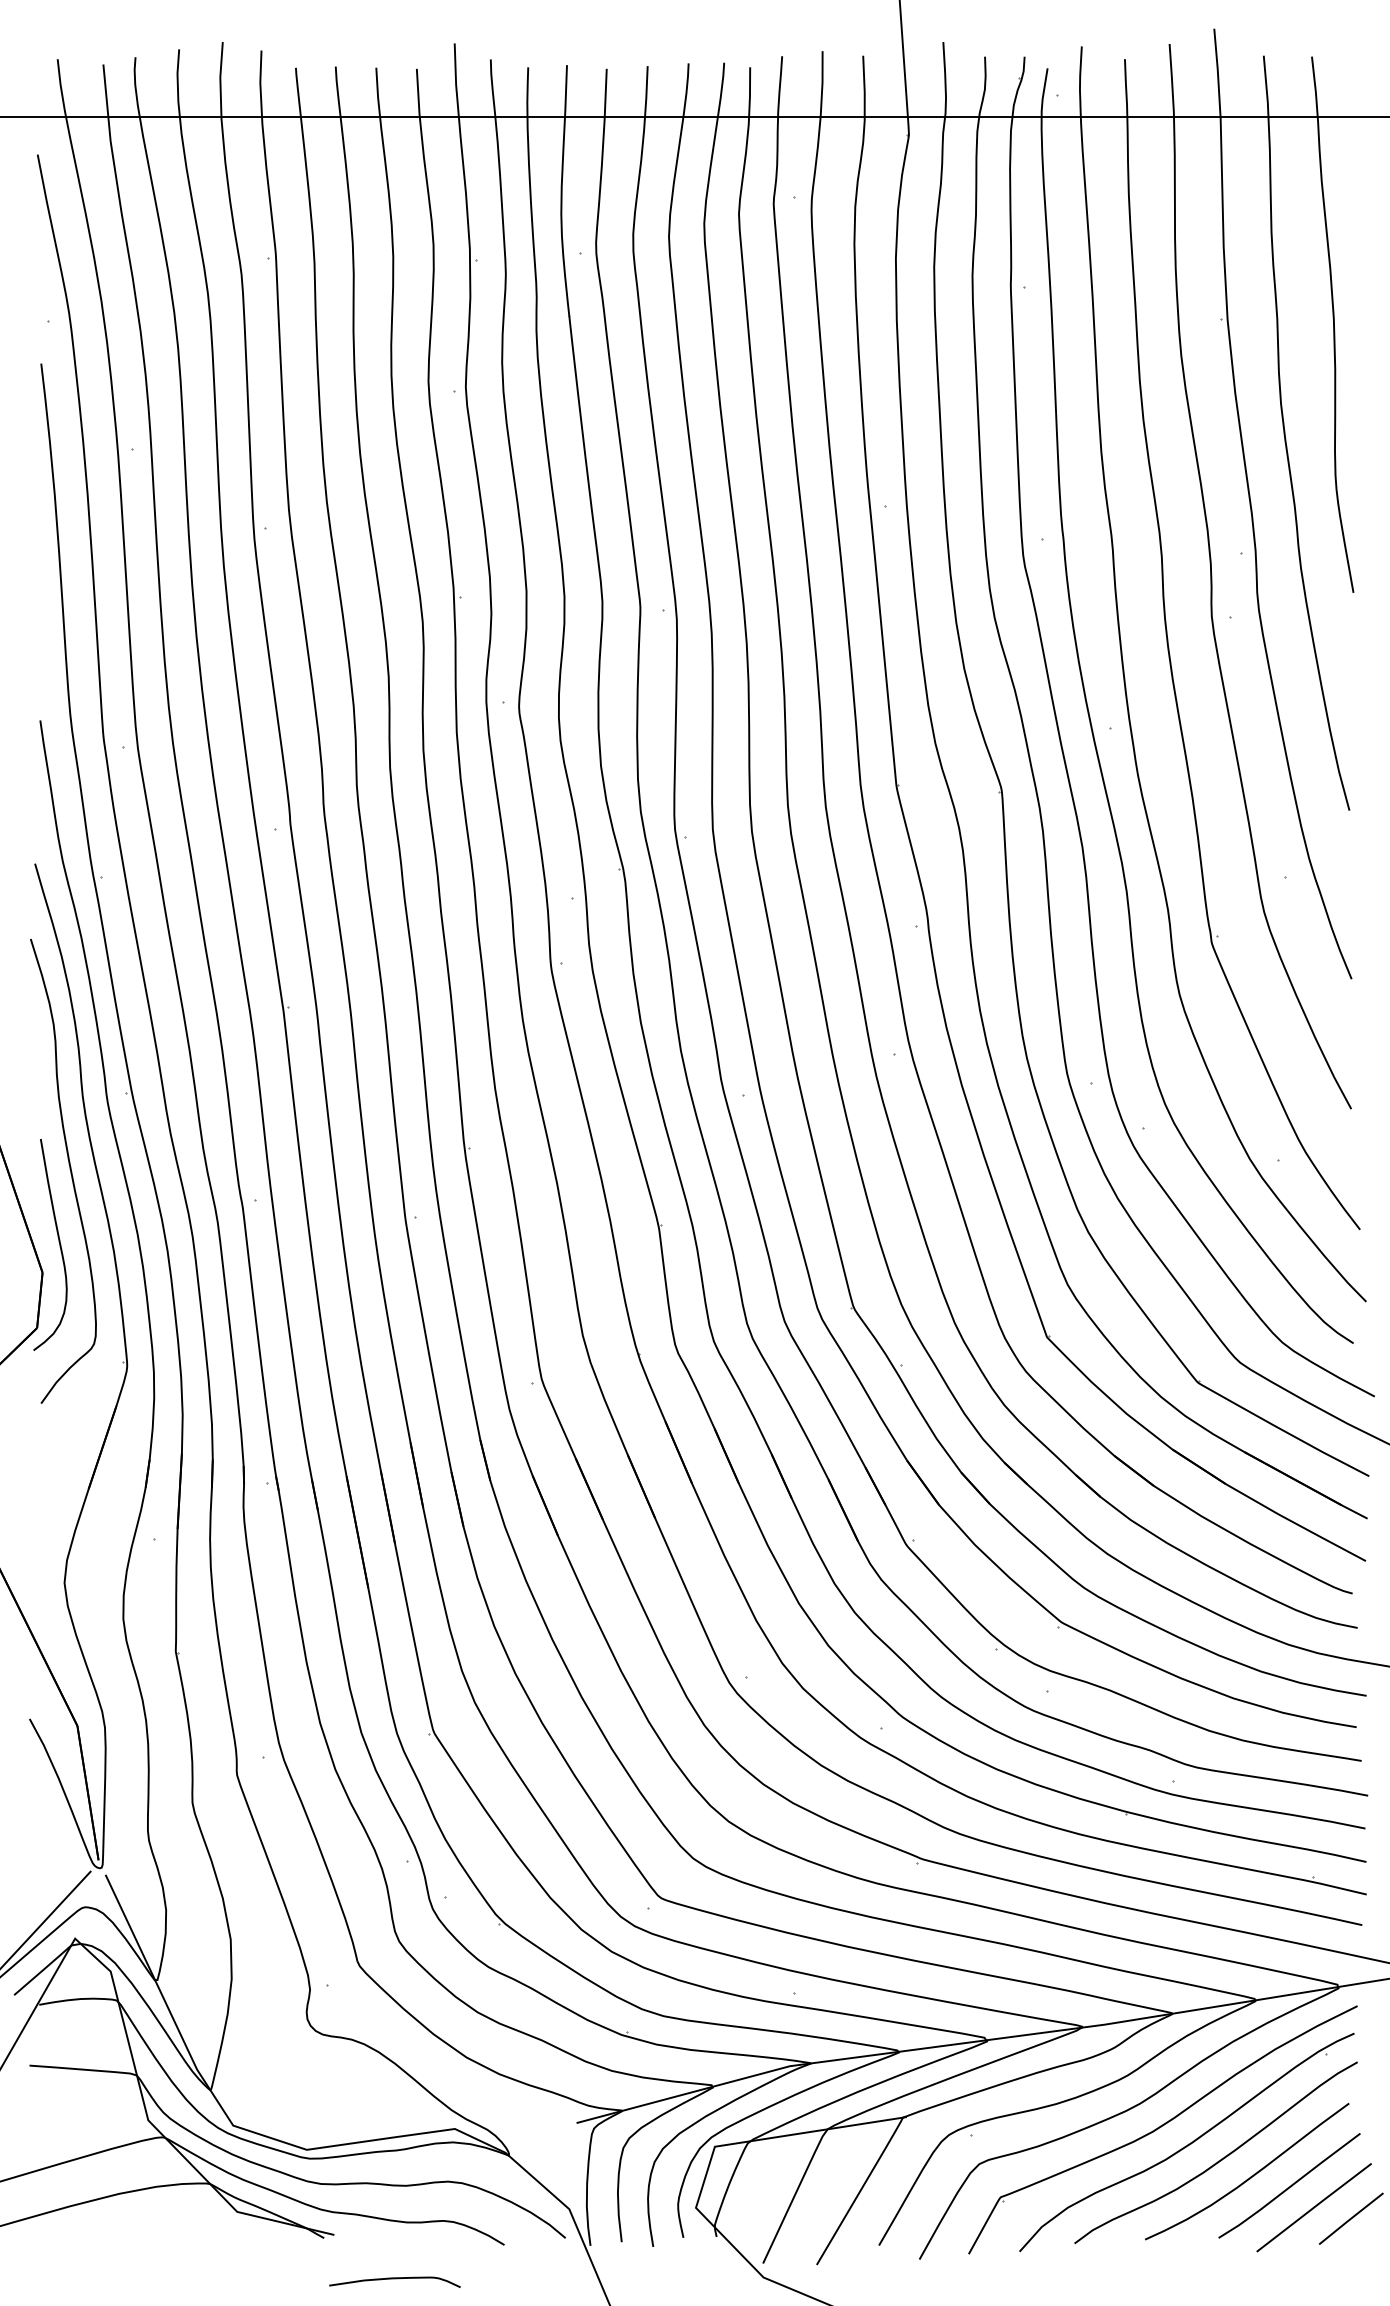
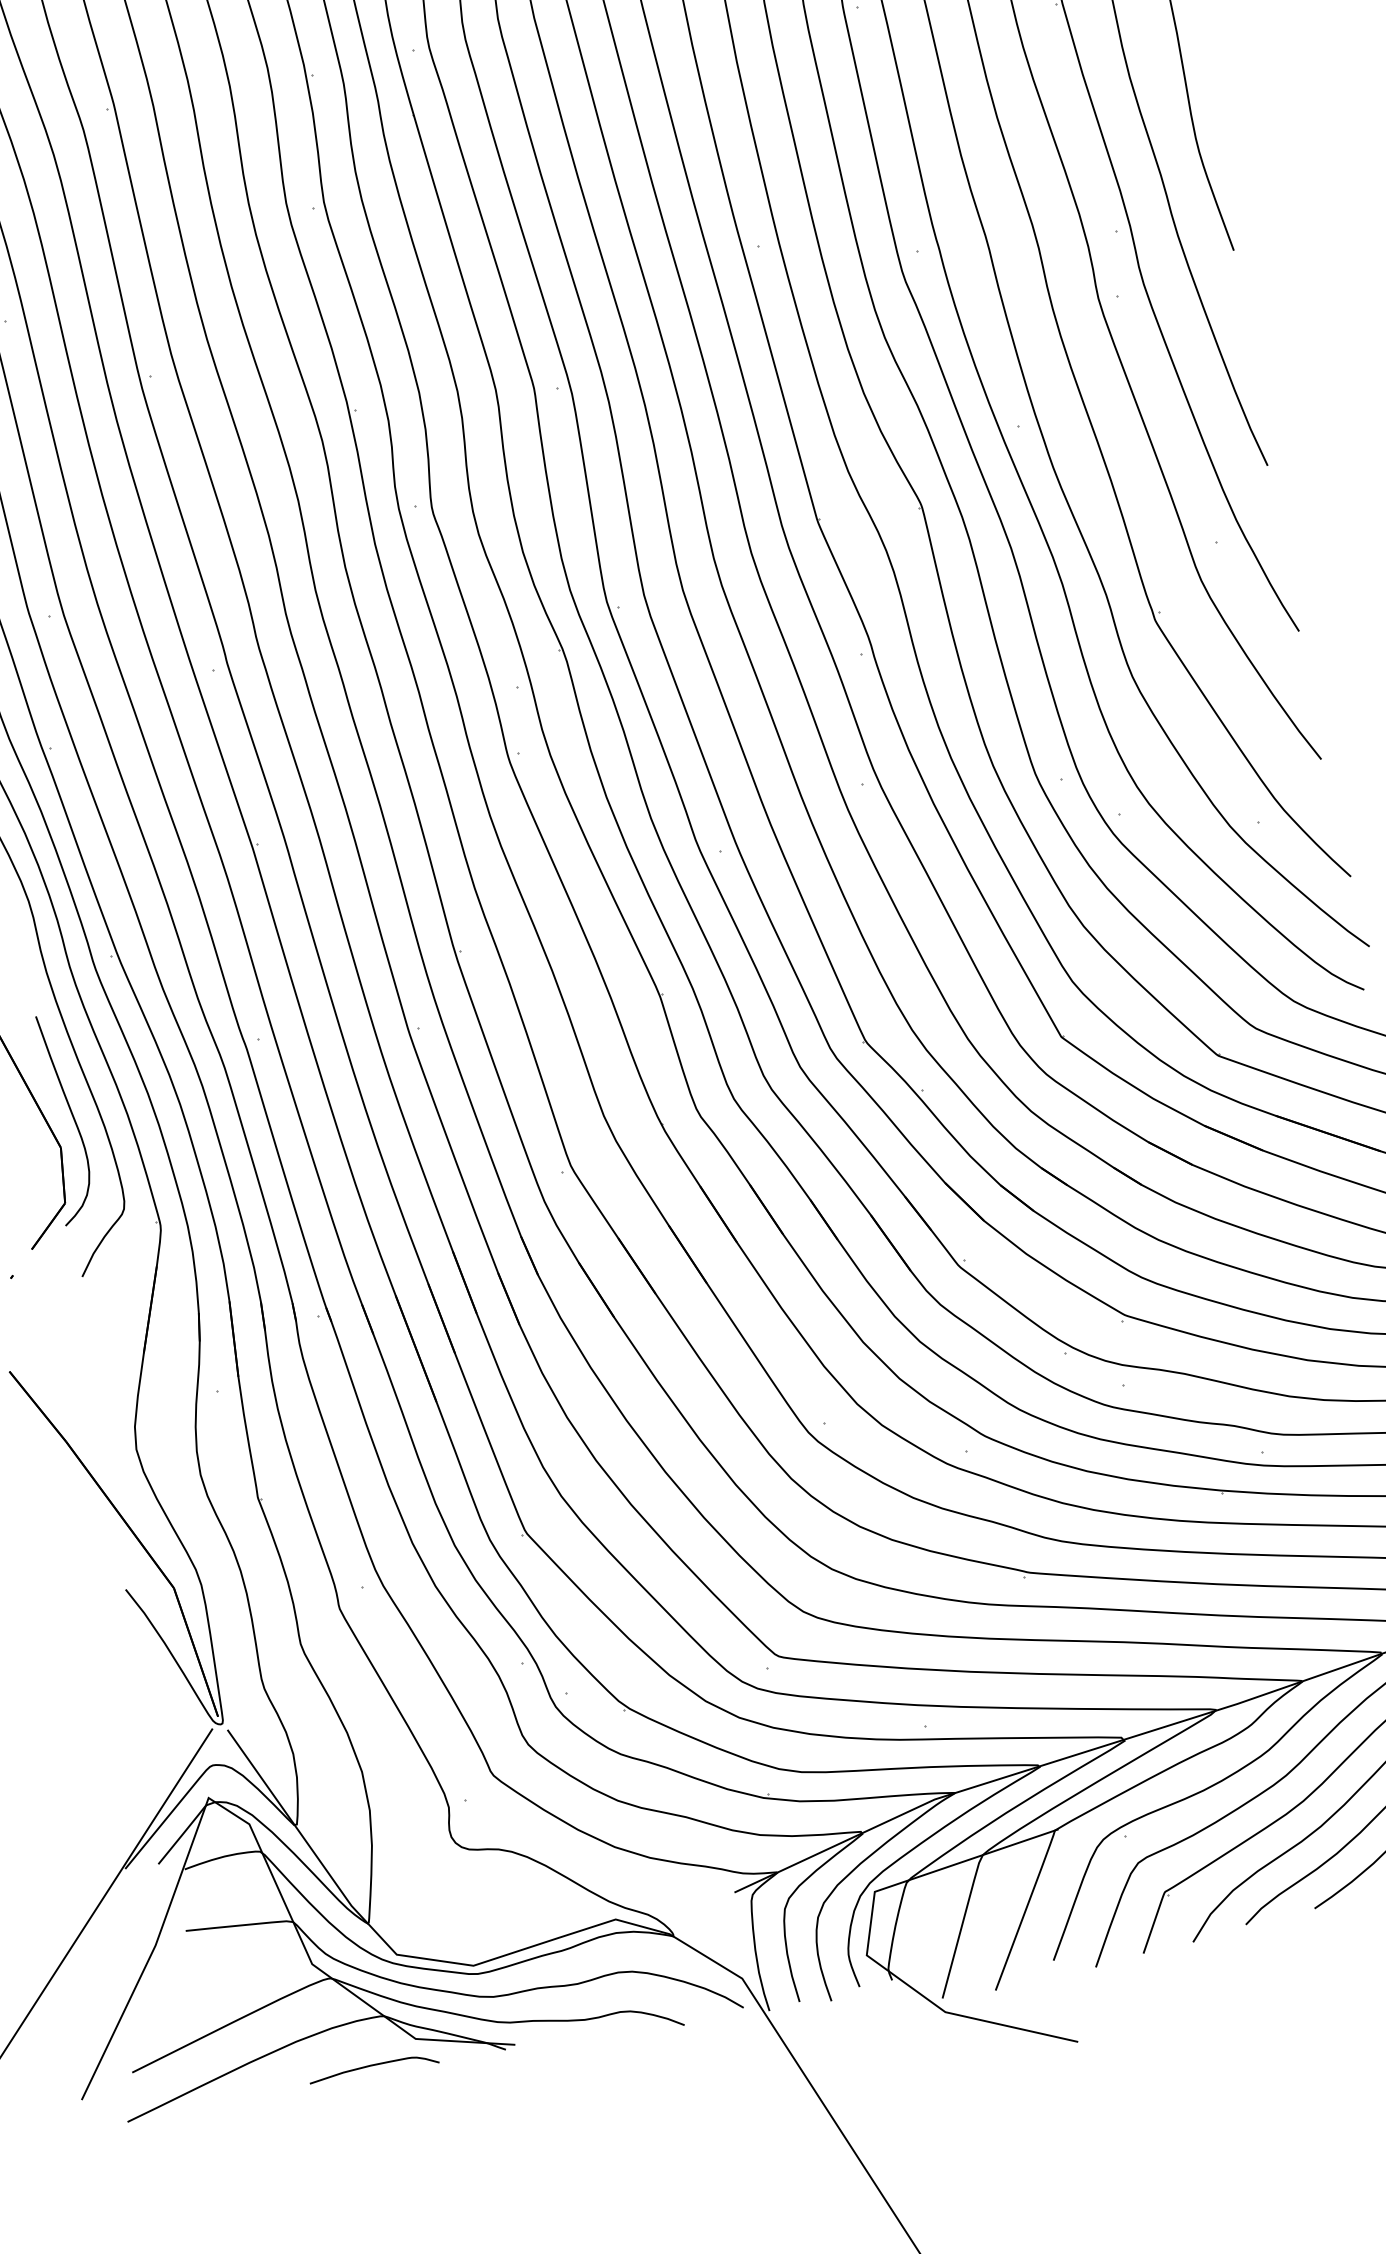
curve: (394, 2279) -> (373, 2066), moved

